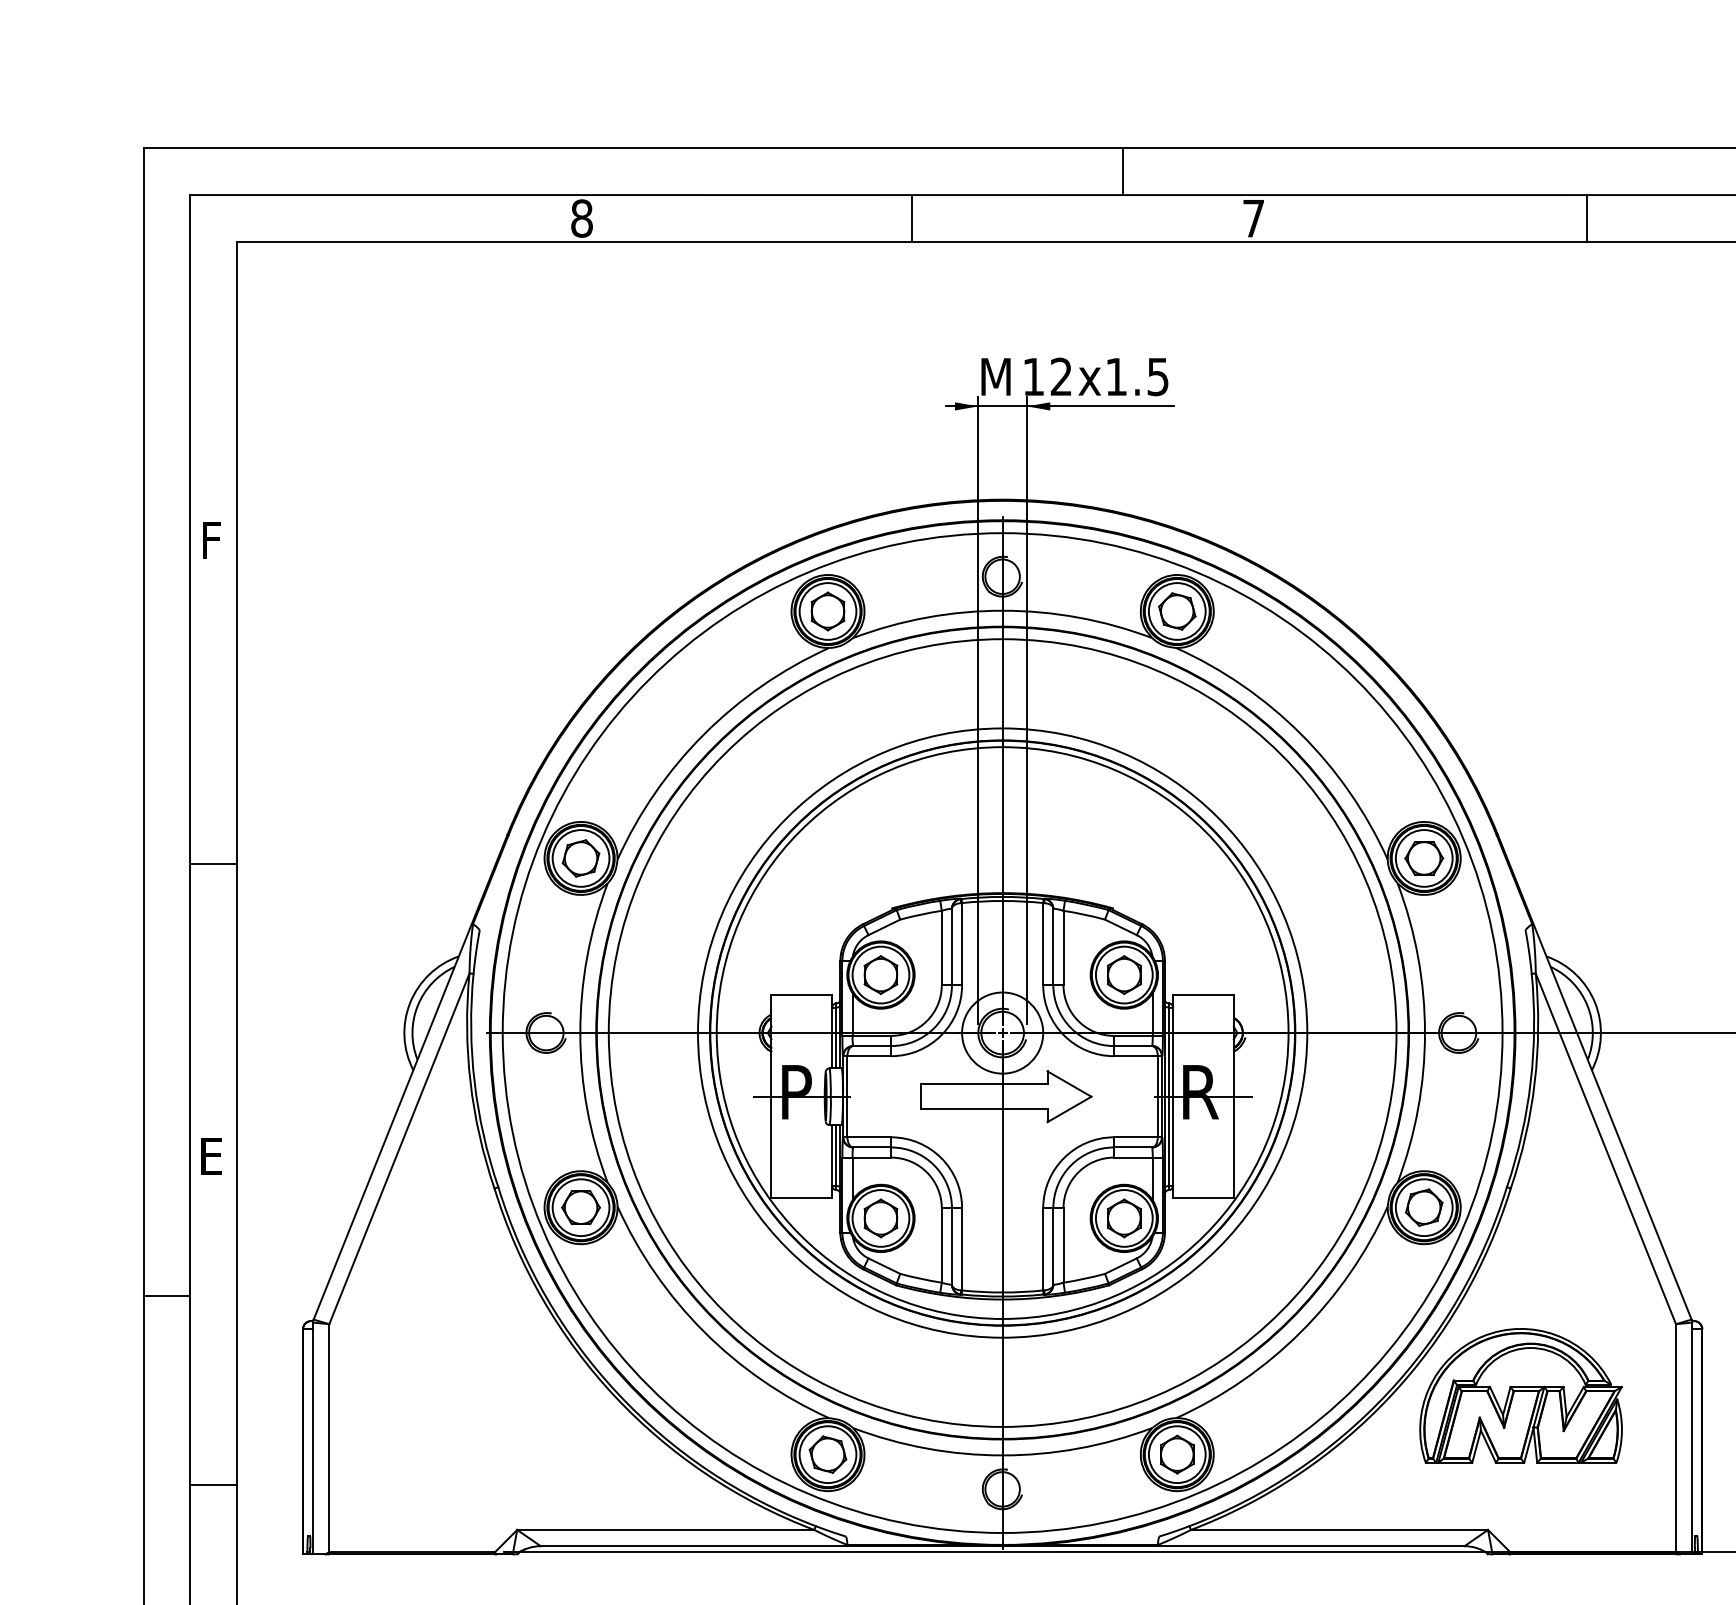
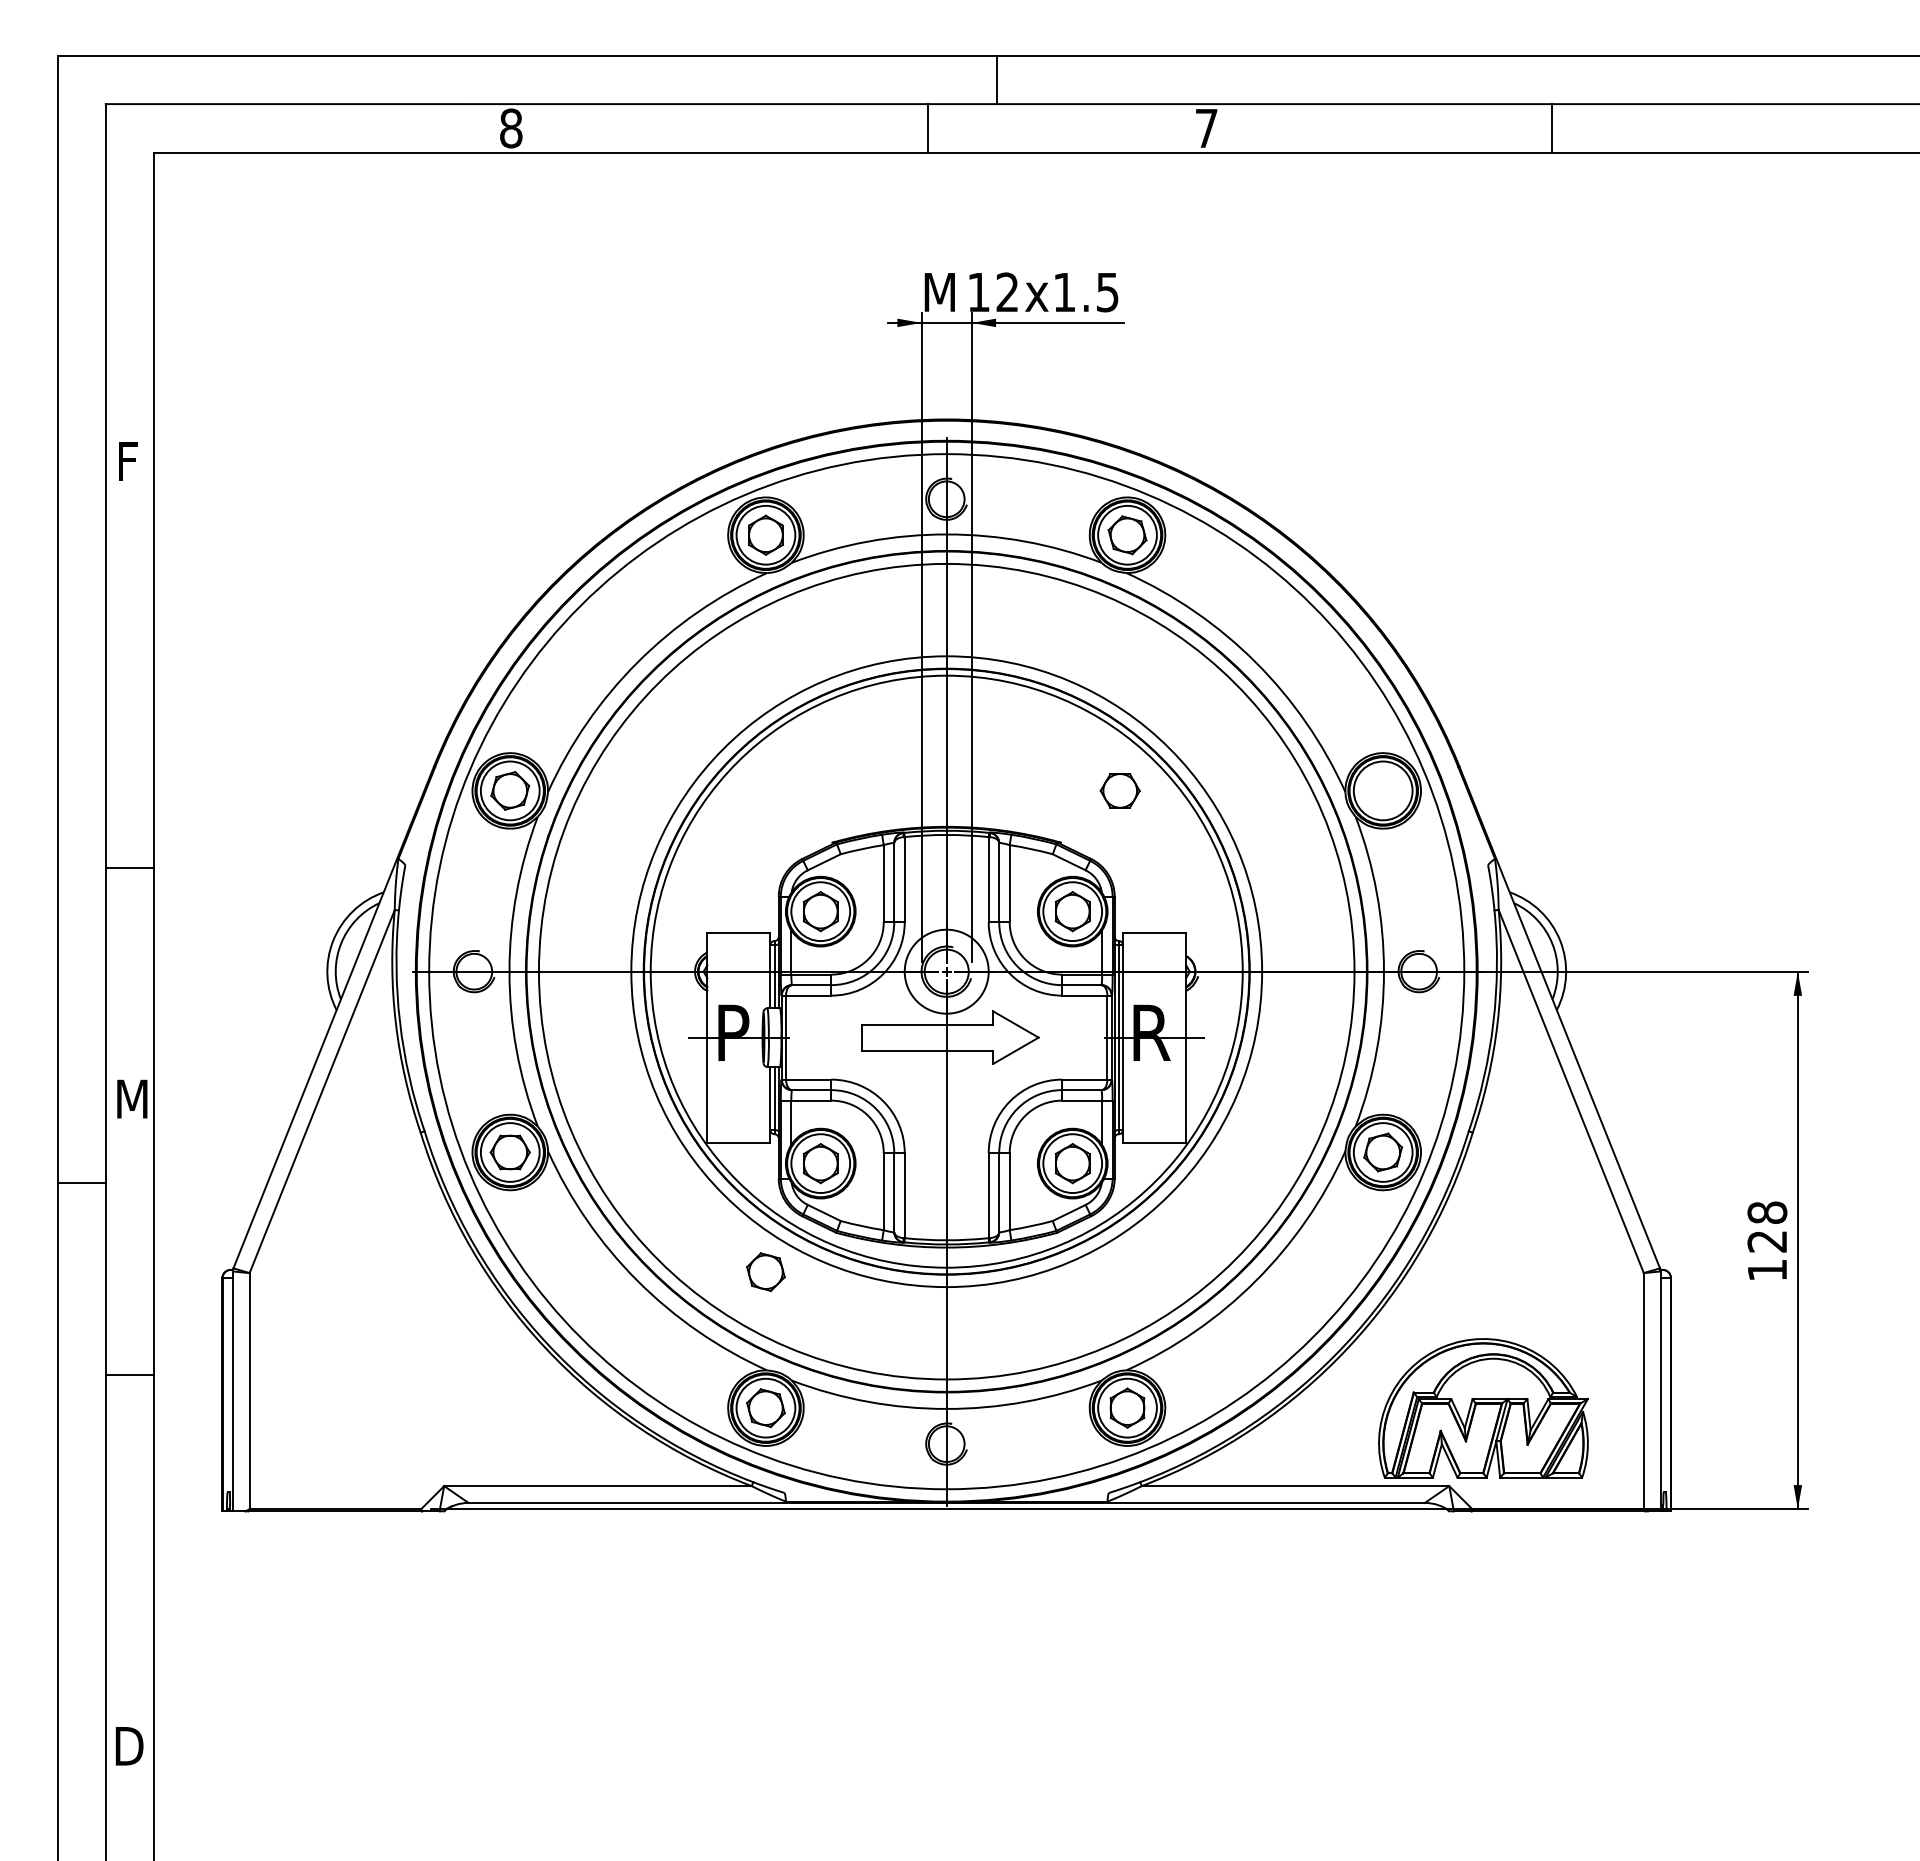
line: (1123, 171) -> (996, 79), moved
line: (912, 218) -> (928, 128), moved
part: (1423, 858) -> (1119, 790), moved
line: (213, 863) -> (129, 868), moved
text: (216, 1155) -> (132, 1098), E -> M
line: (166, 1295) -> (81, 1182), moved
part: (827, 1322) -> (765, 1271), added
part: (1521, 1396) -> (1483, 1408), moved
line: (213, 1485) -> (129, 1375), moved

